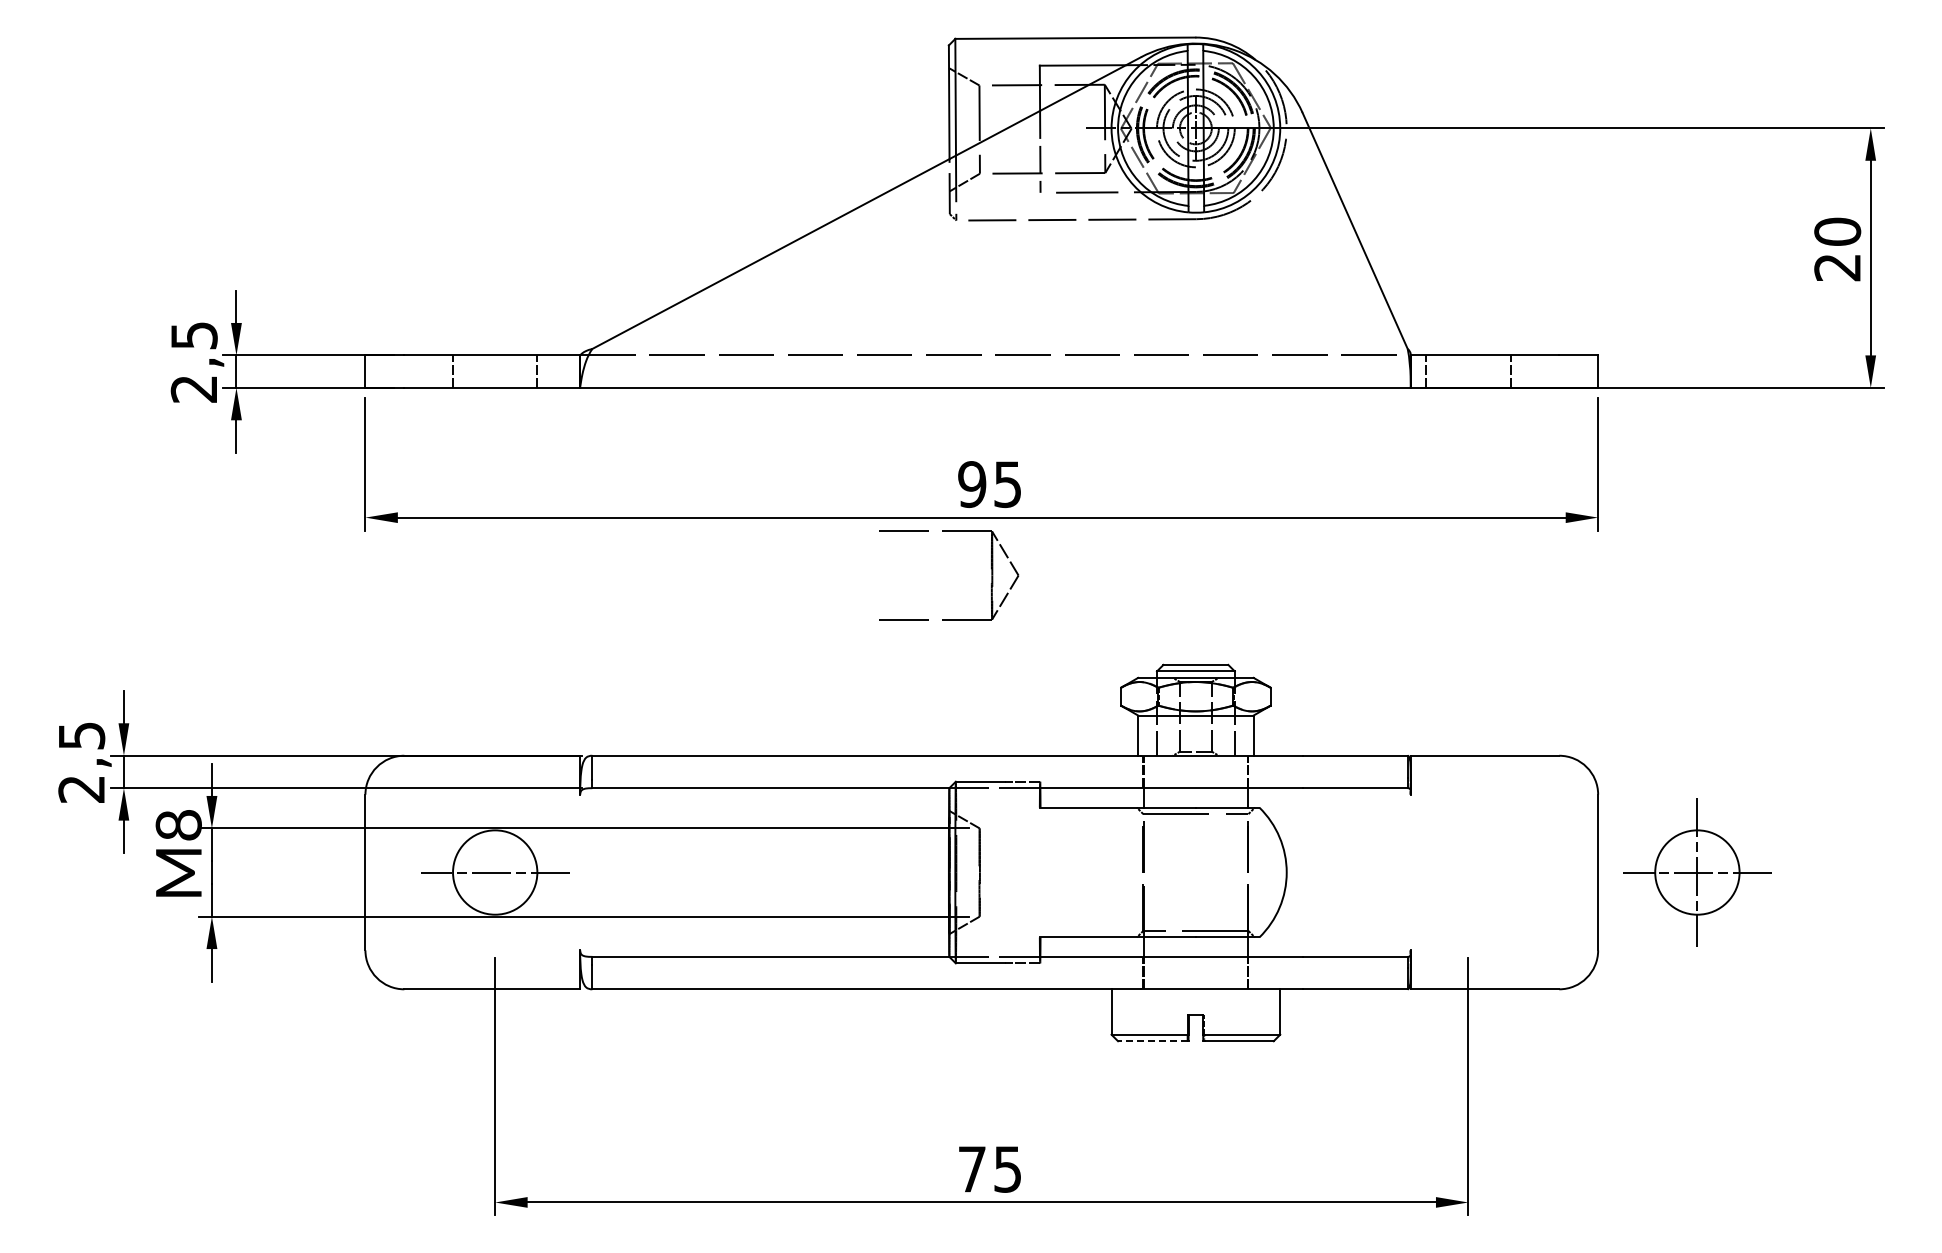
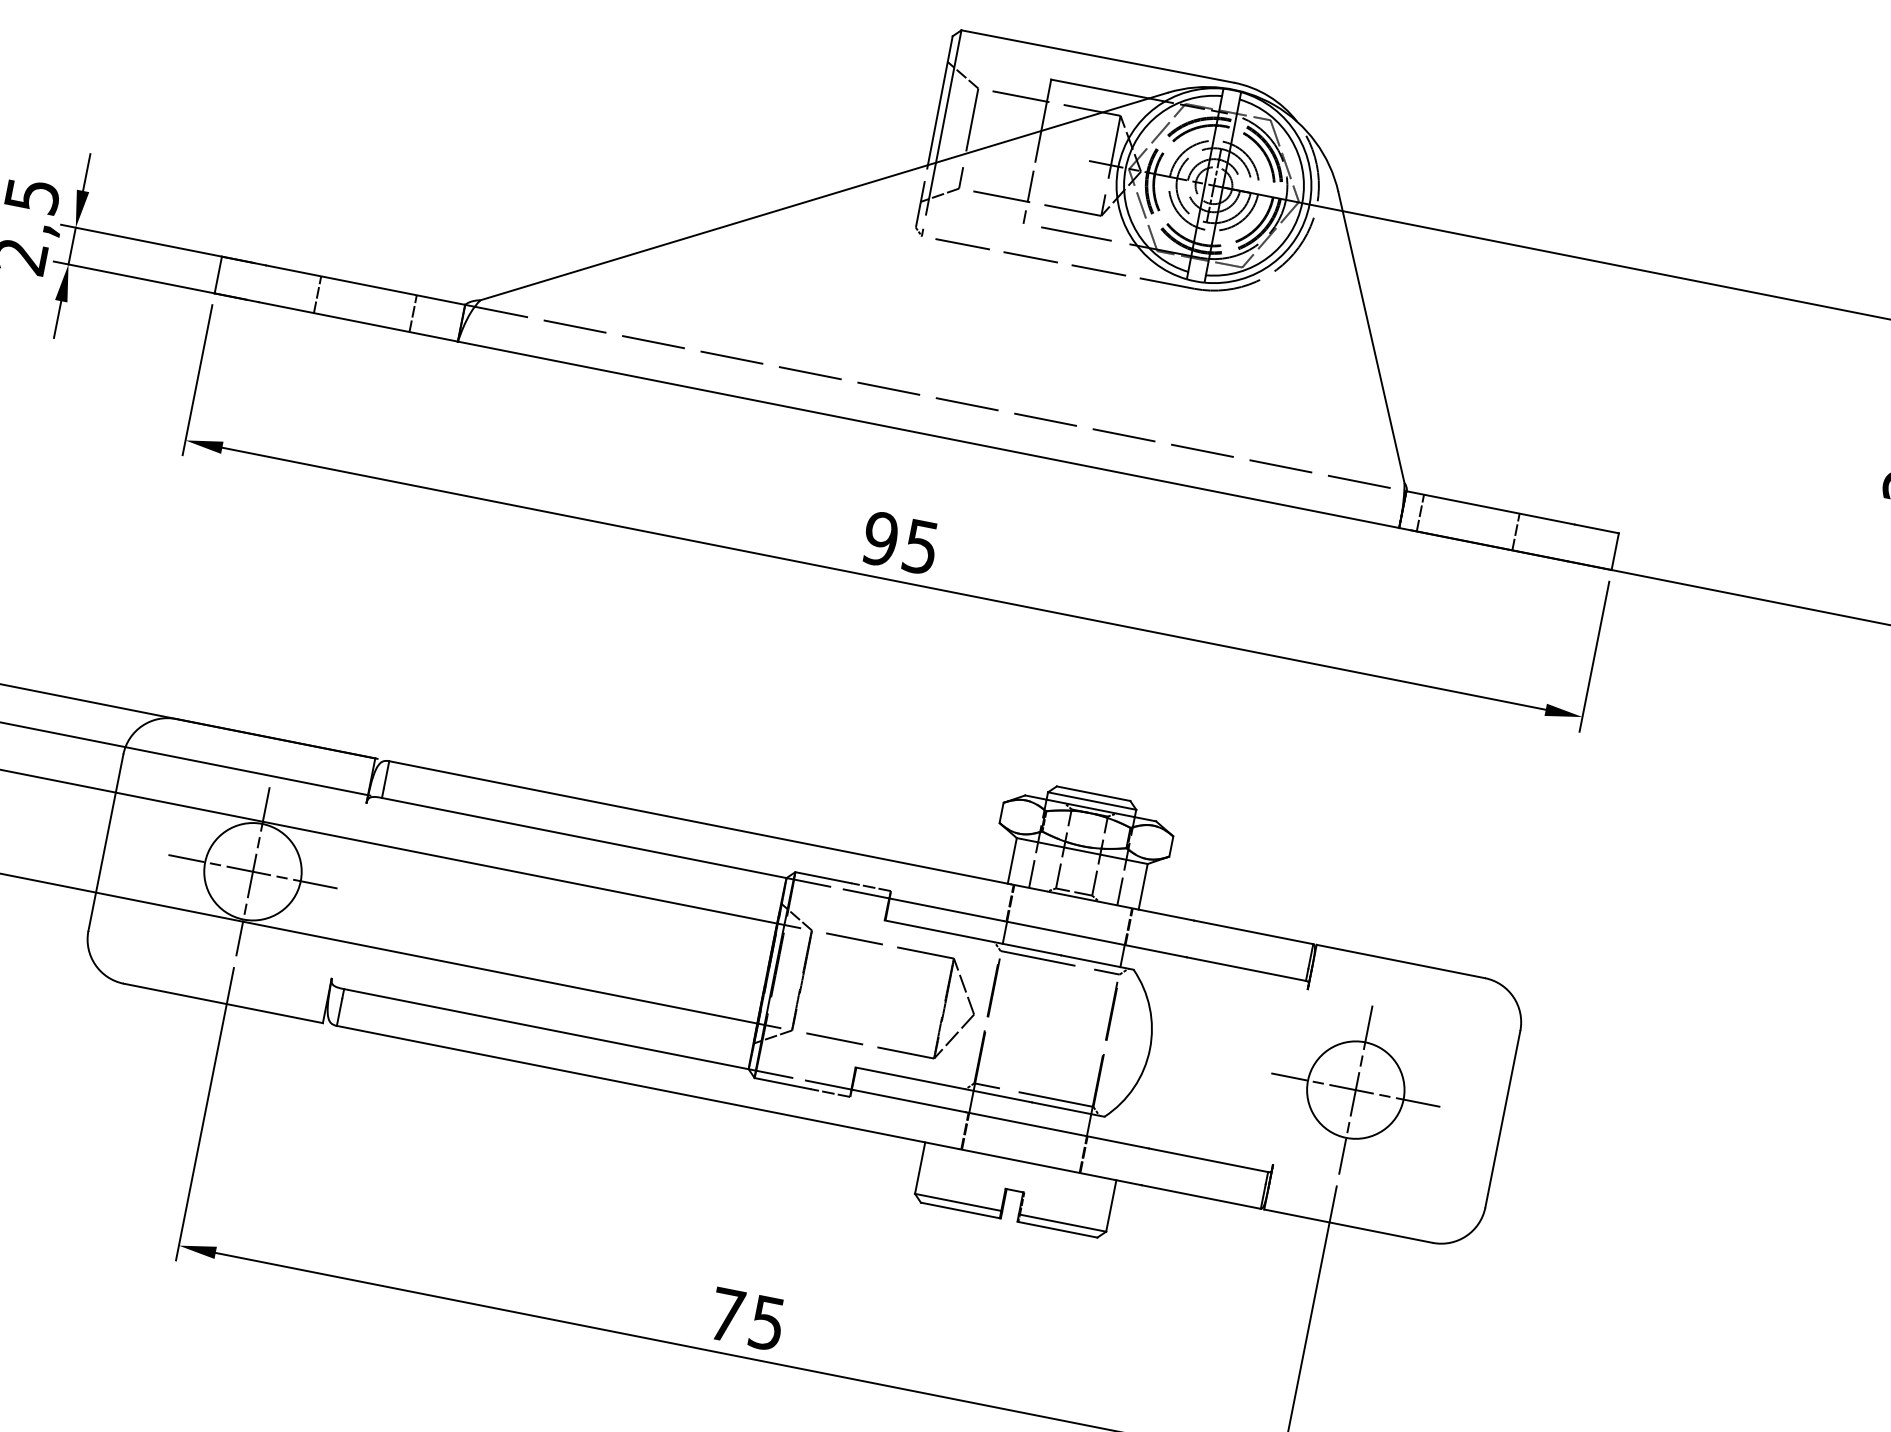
part: (990, 566) -> (944, 998), moved
line: (495, 872) -> (253, 871), added
part: (1697, 872) -> (1355, 1090), moved
line: (1152, 1041) -> (959, 1210), dashed -> solid

